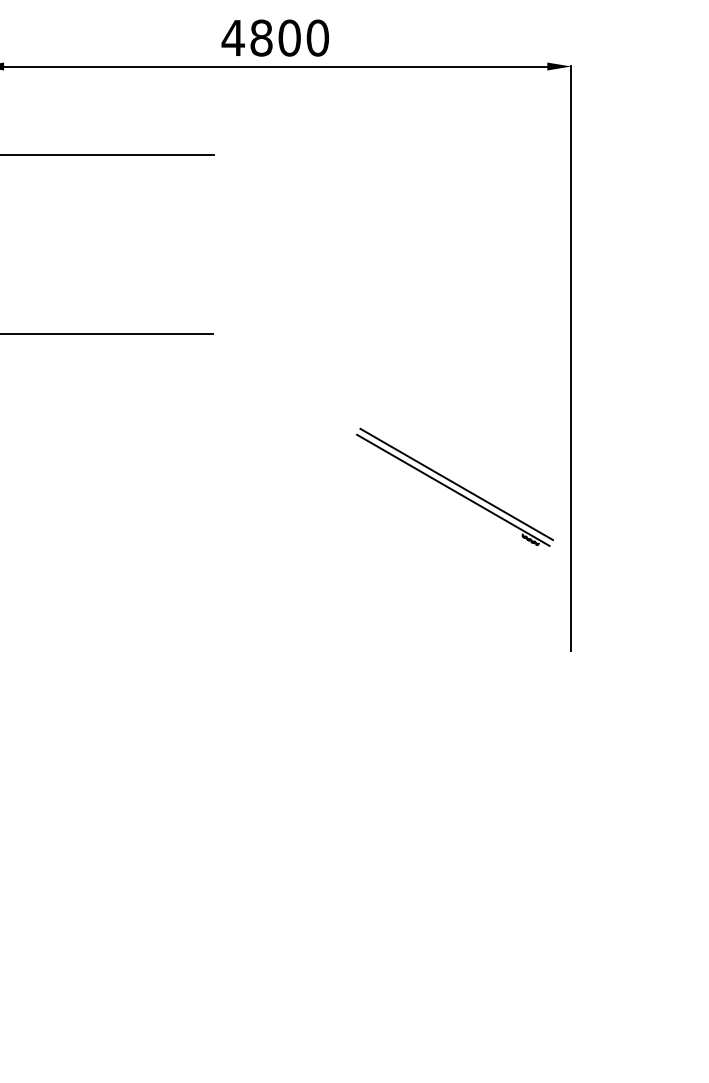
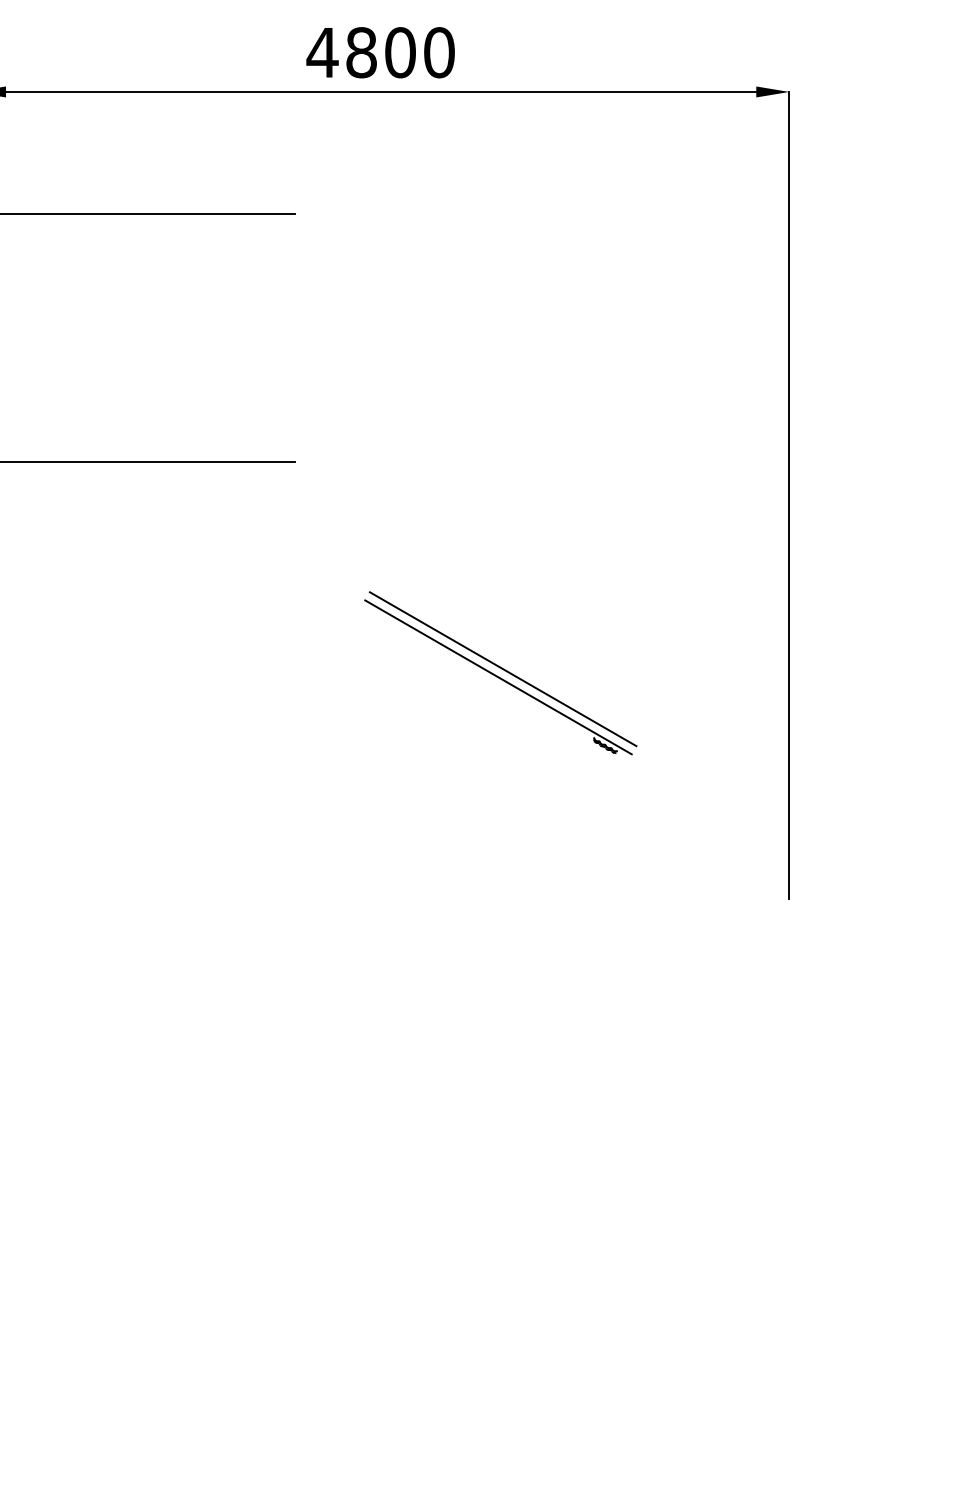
part: (454, 487) -> (500, 673), moved

